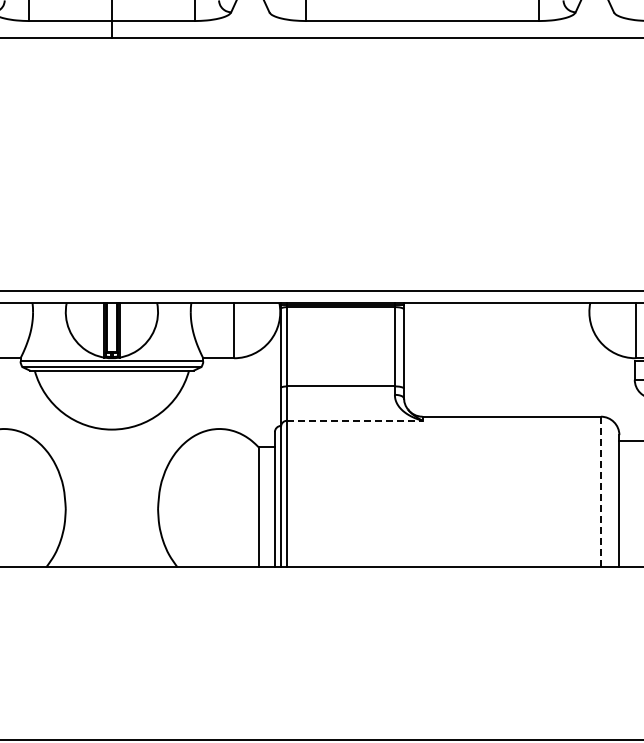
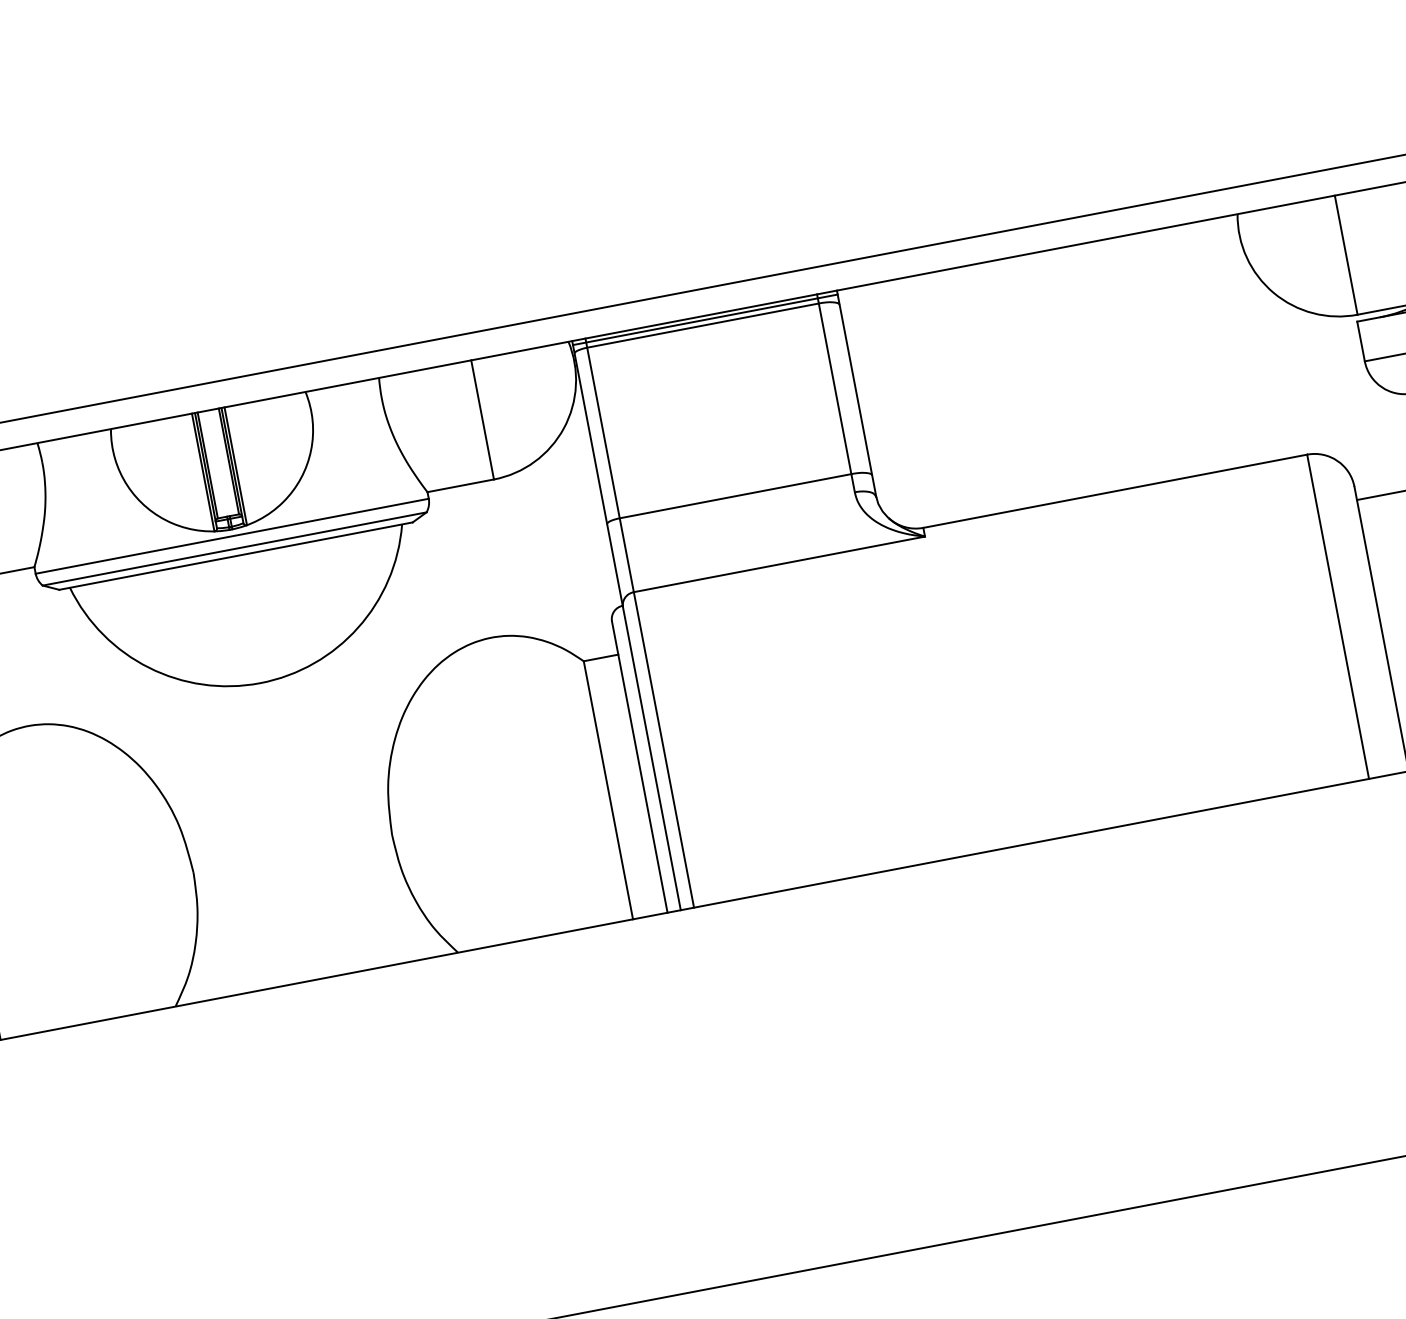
line: (354, 420) -> (778, 563), dashed -> solid
line: (600, 491) -> (1336, 615), dashed -> solid

